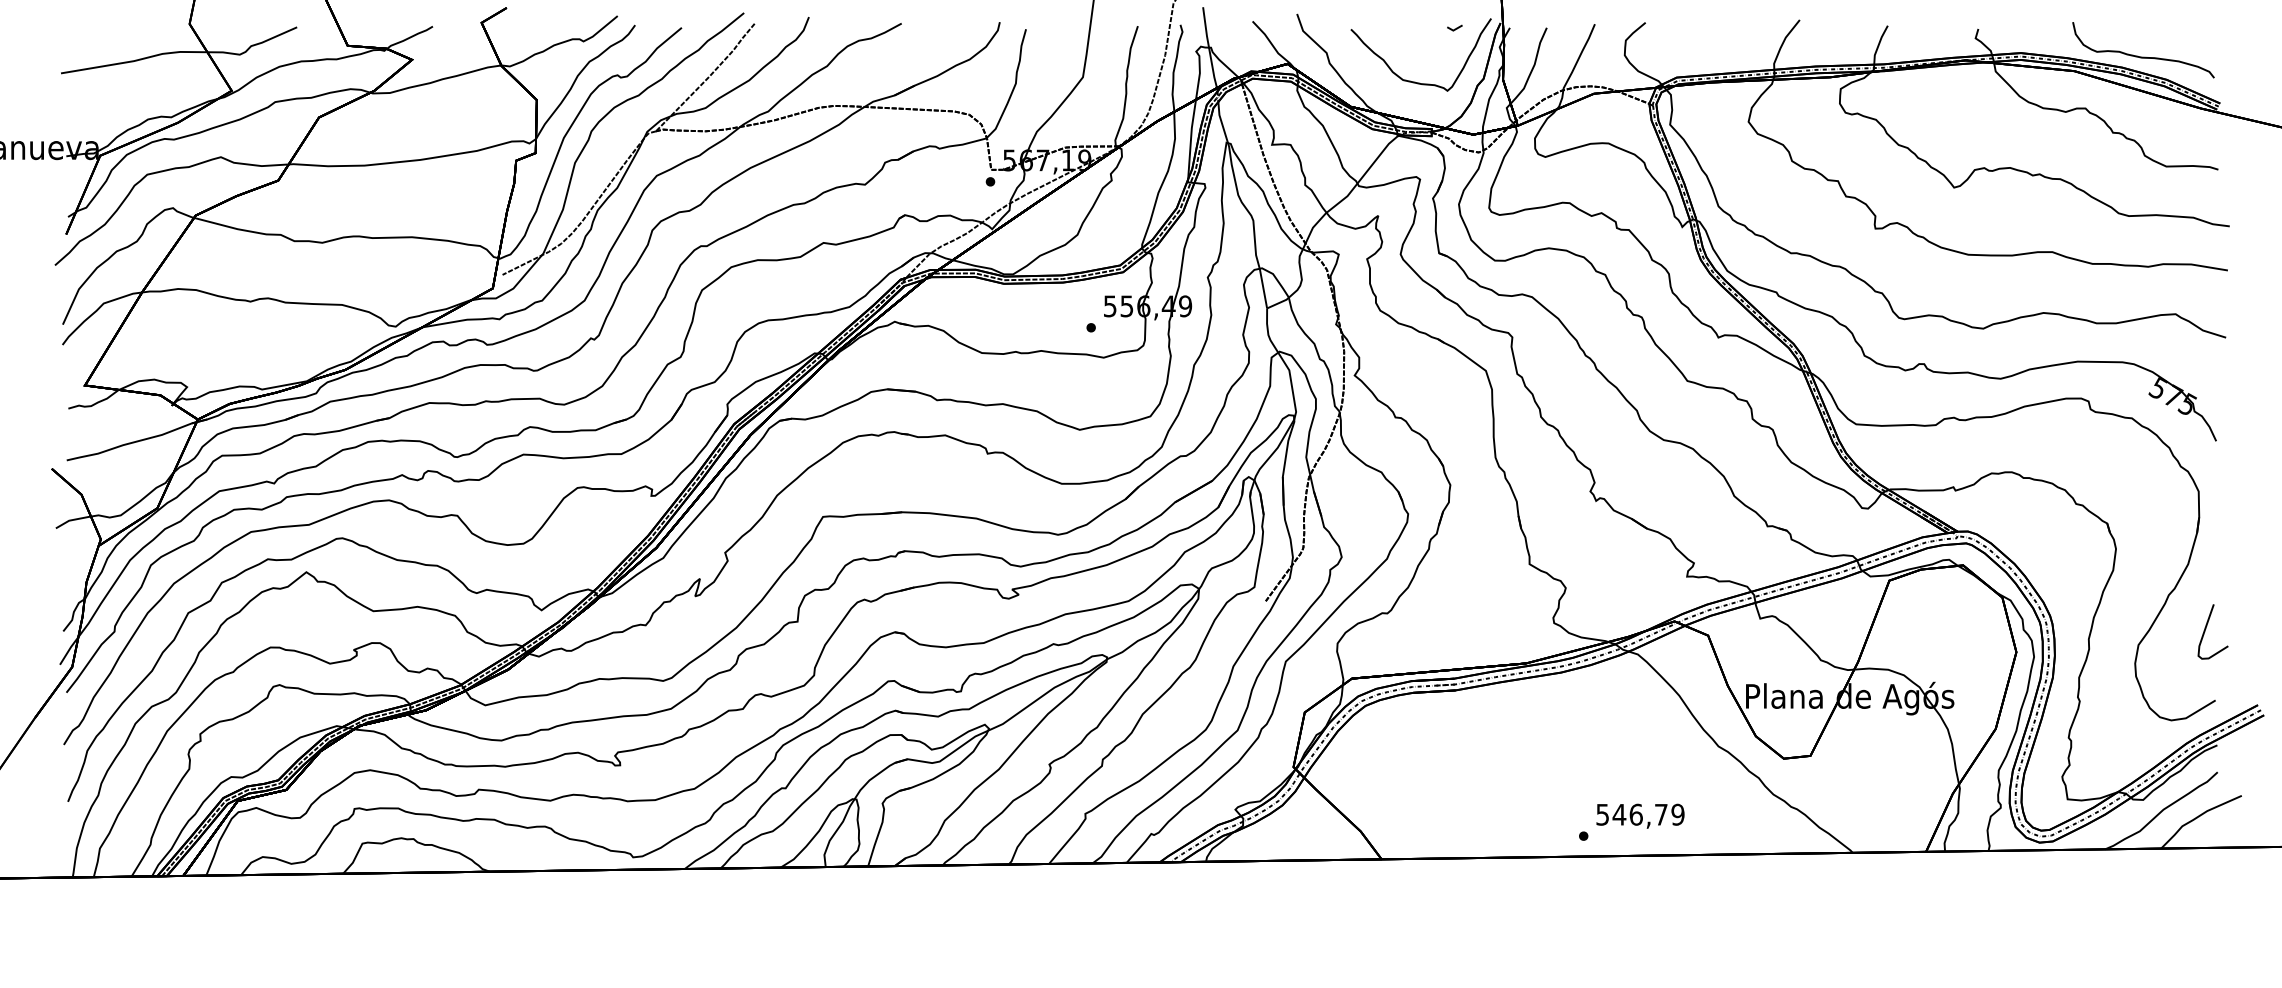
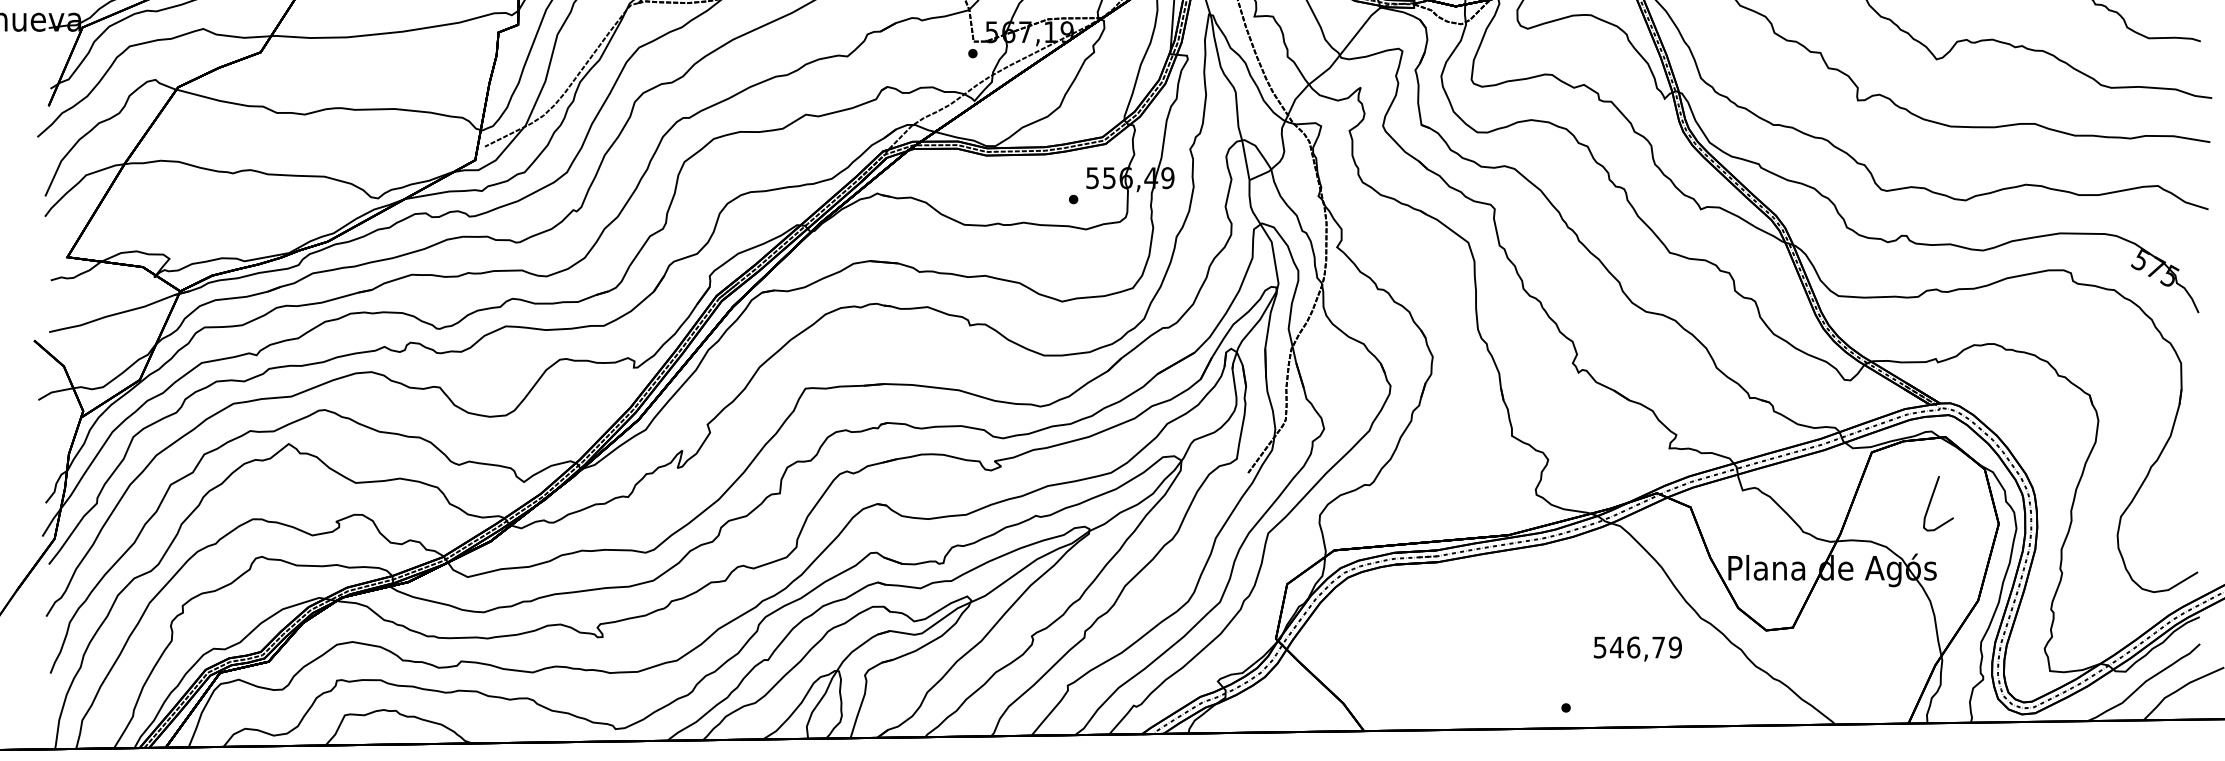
curve: (2206, 629) -> (1931, 501), moved
text: (1640, 815) -> (1637, 648), moved

